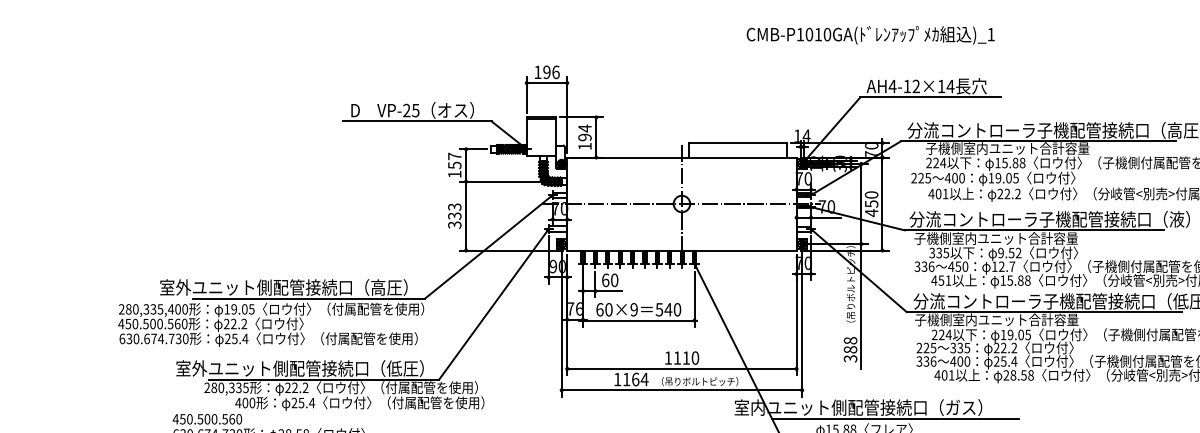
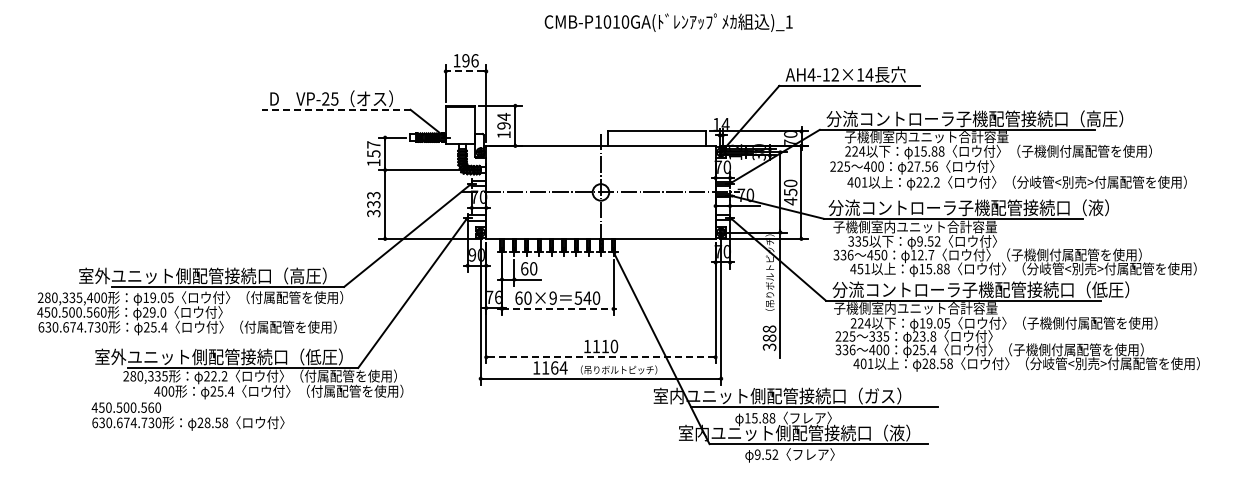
text: (870, 35) -> (668, 22), moved
line: (546, 83) -> (465, 71), solid -> dashed
line: (416, 121) -> (335, 109), solid -> dashed
text: (1003, 178) -> (922, 166), 19.05 -> 27.56
line: (638, 320) -> (557, 308), solid -> dashed
text: (238, 324) -> (157, 312), 22.2 -> 29.0
text: (1008, 348) -> (927, 336), 22.2 -> 23.8
line: (681, 369) -> (600, 357), solid -> dashed

